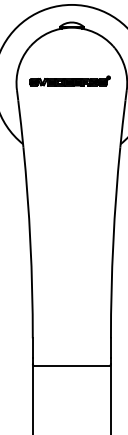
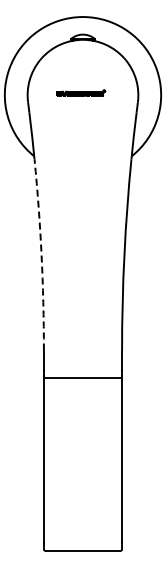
part: (69, 80) -> (80, 92), size x0.6
arc: (30, 242) -> (41, 254), solid -> dashed

